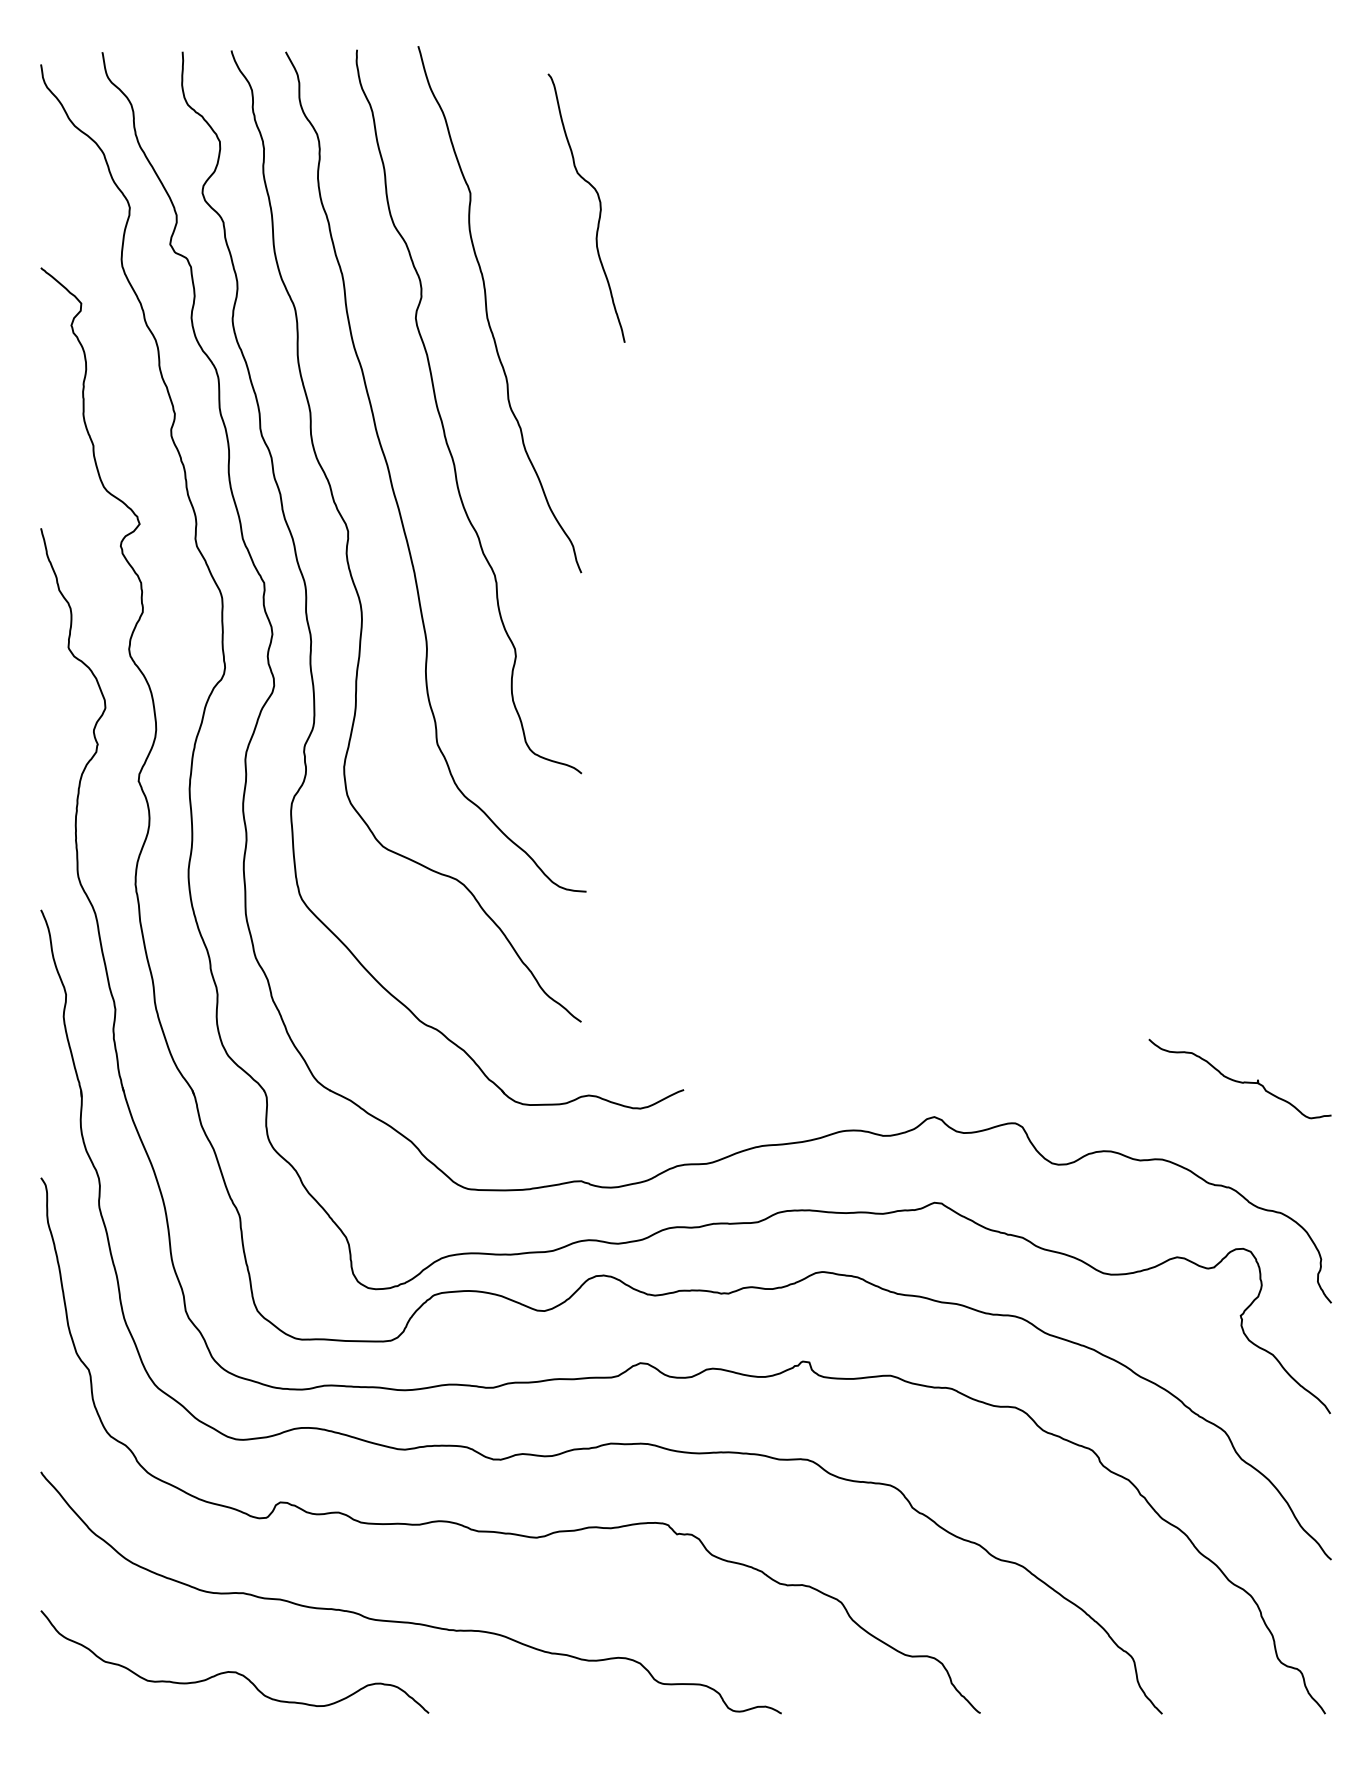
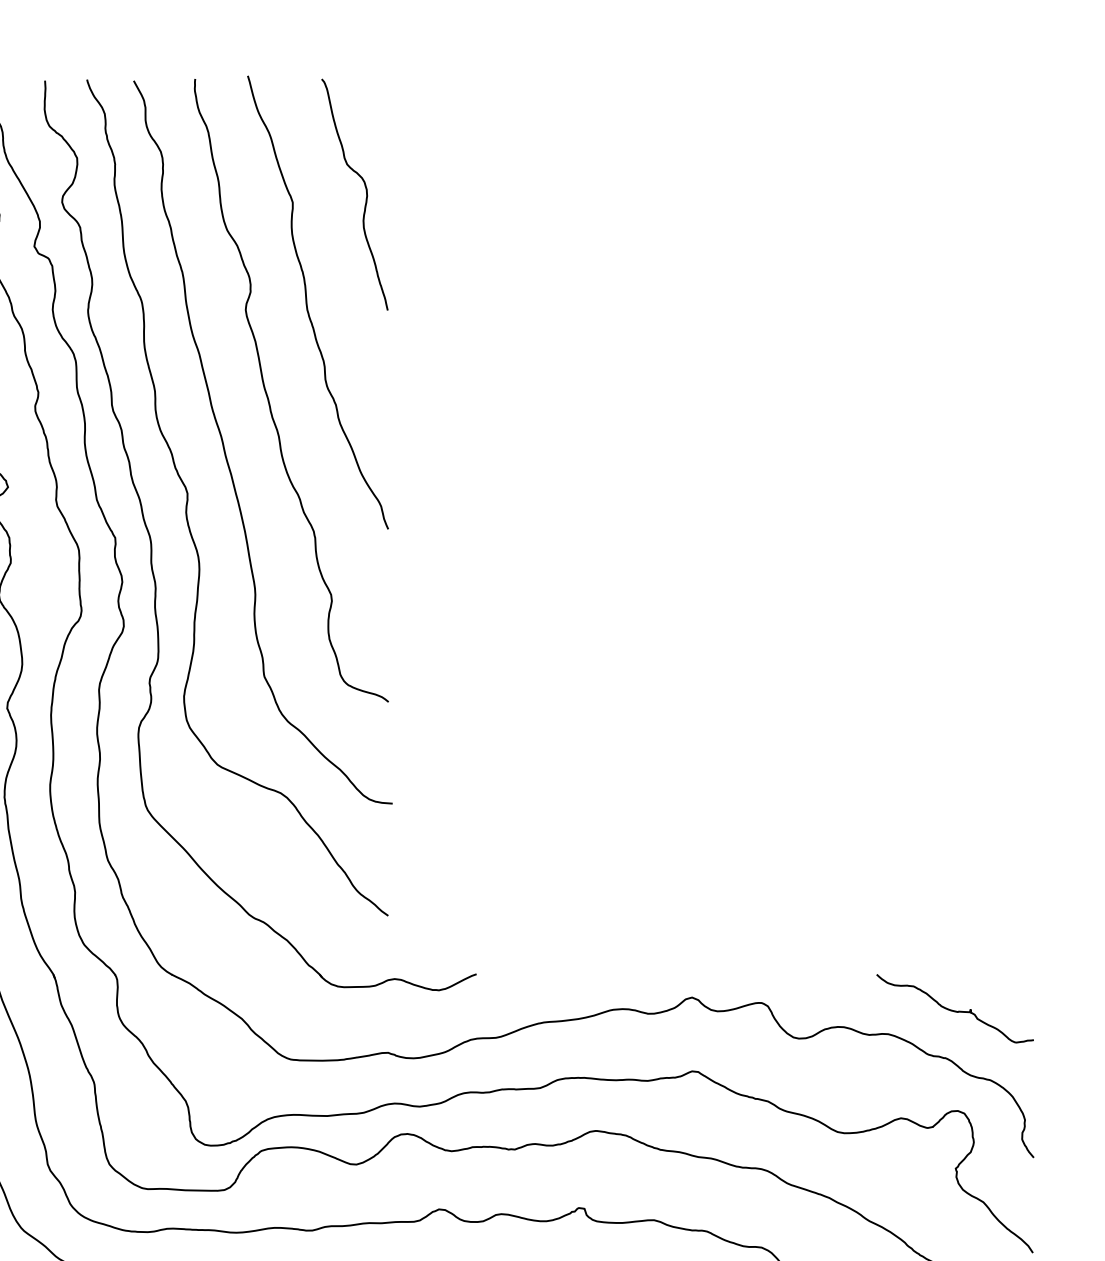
curve: (599, 207) -> (365, 194), moved
curve: (1238, 1080) -> (953, 1010), moved

